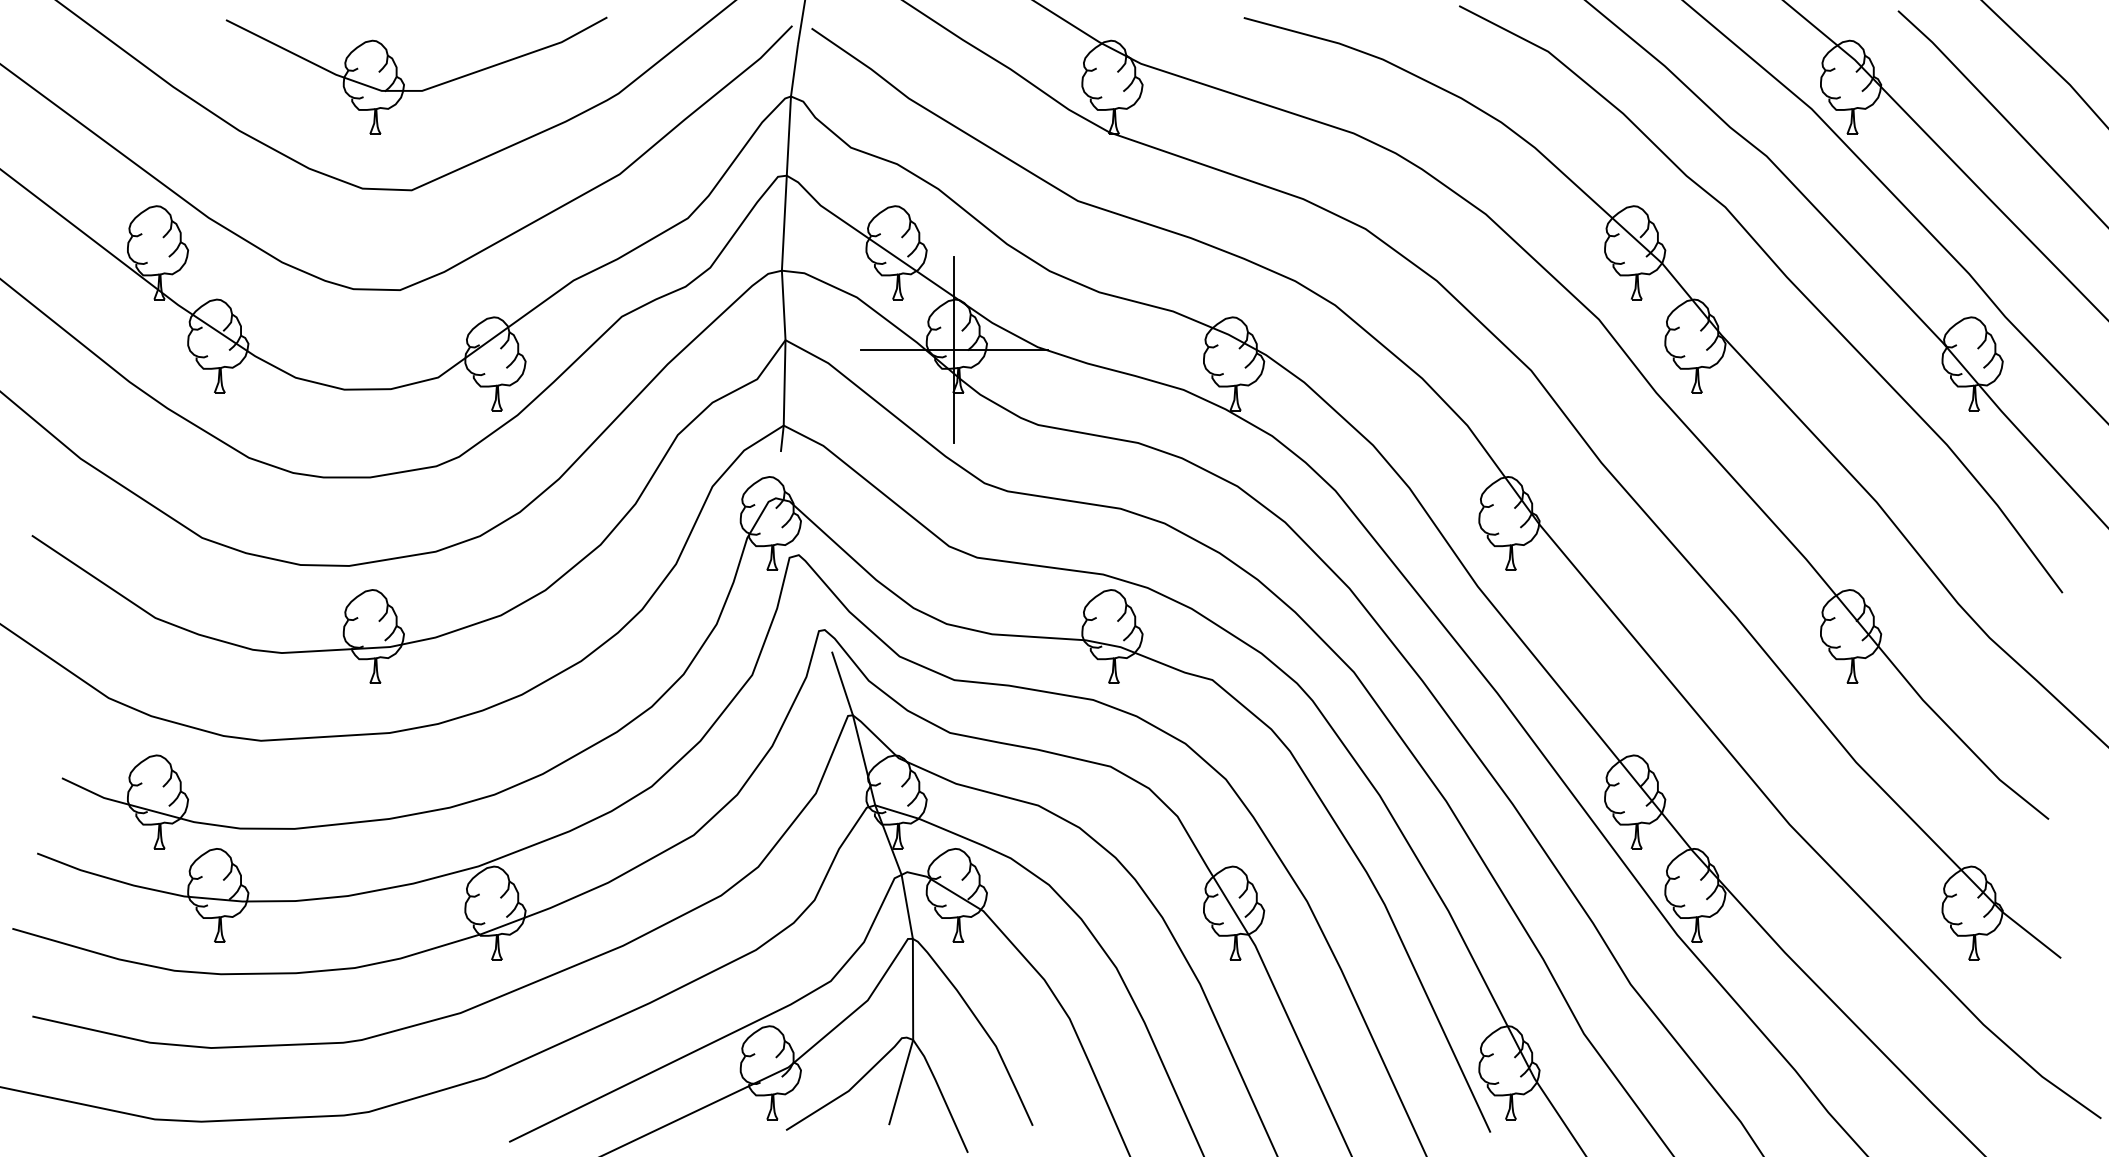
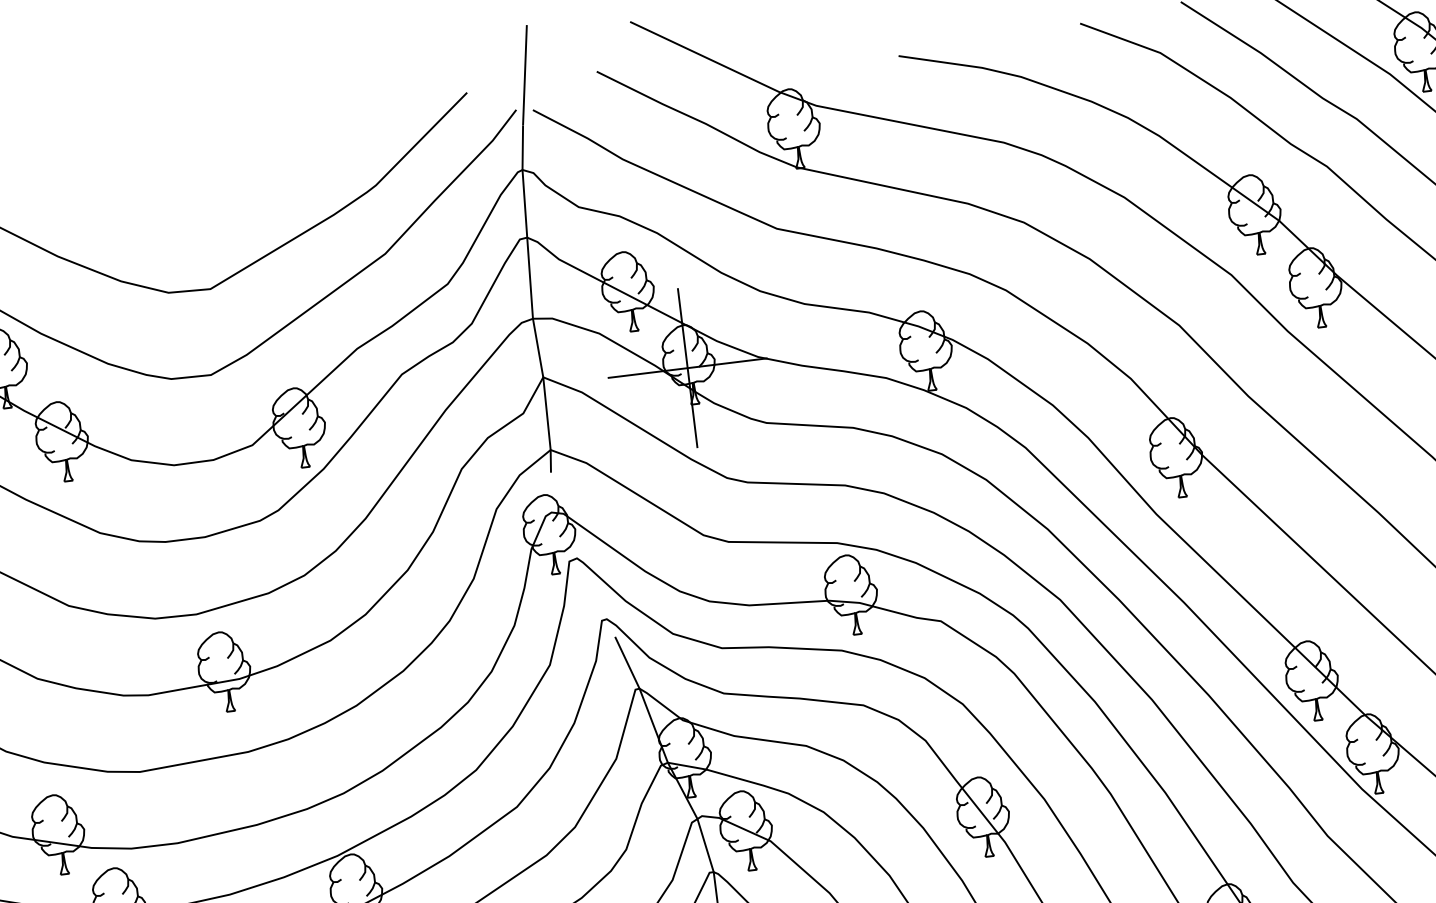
part: (403, 81) -> (192, 197), removed

